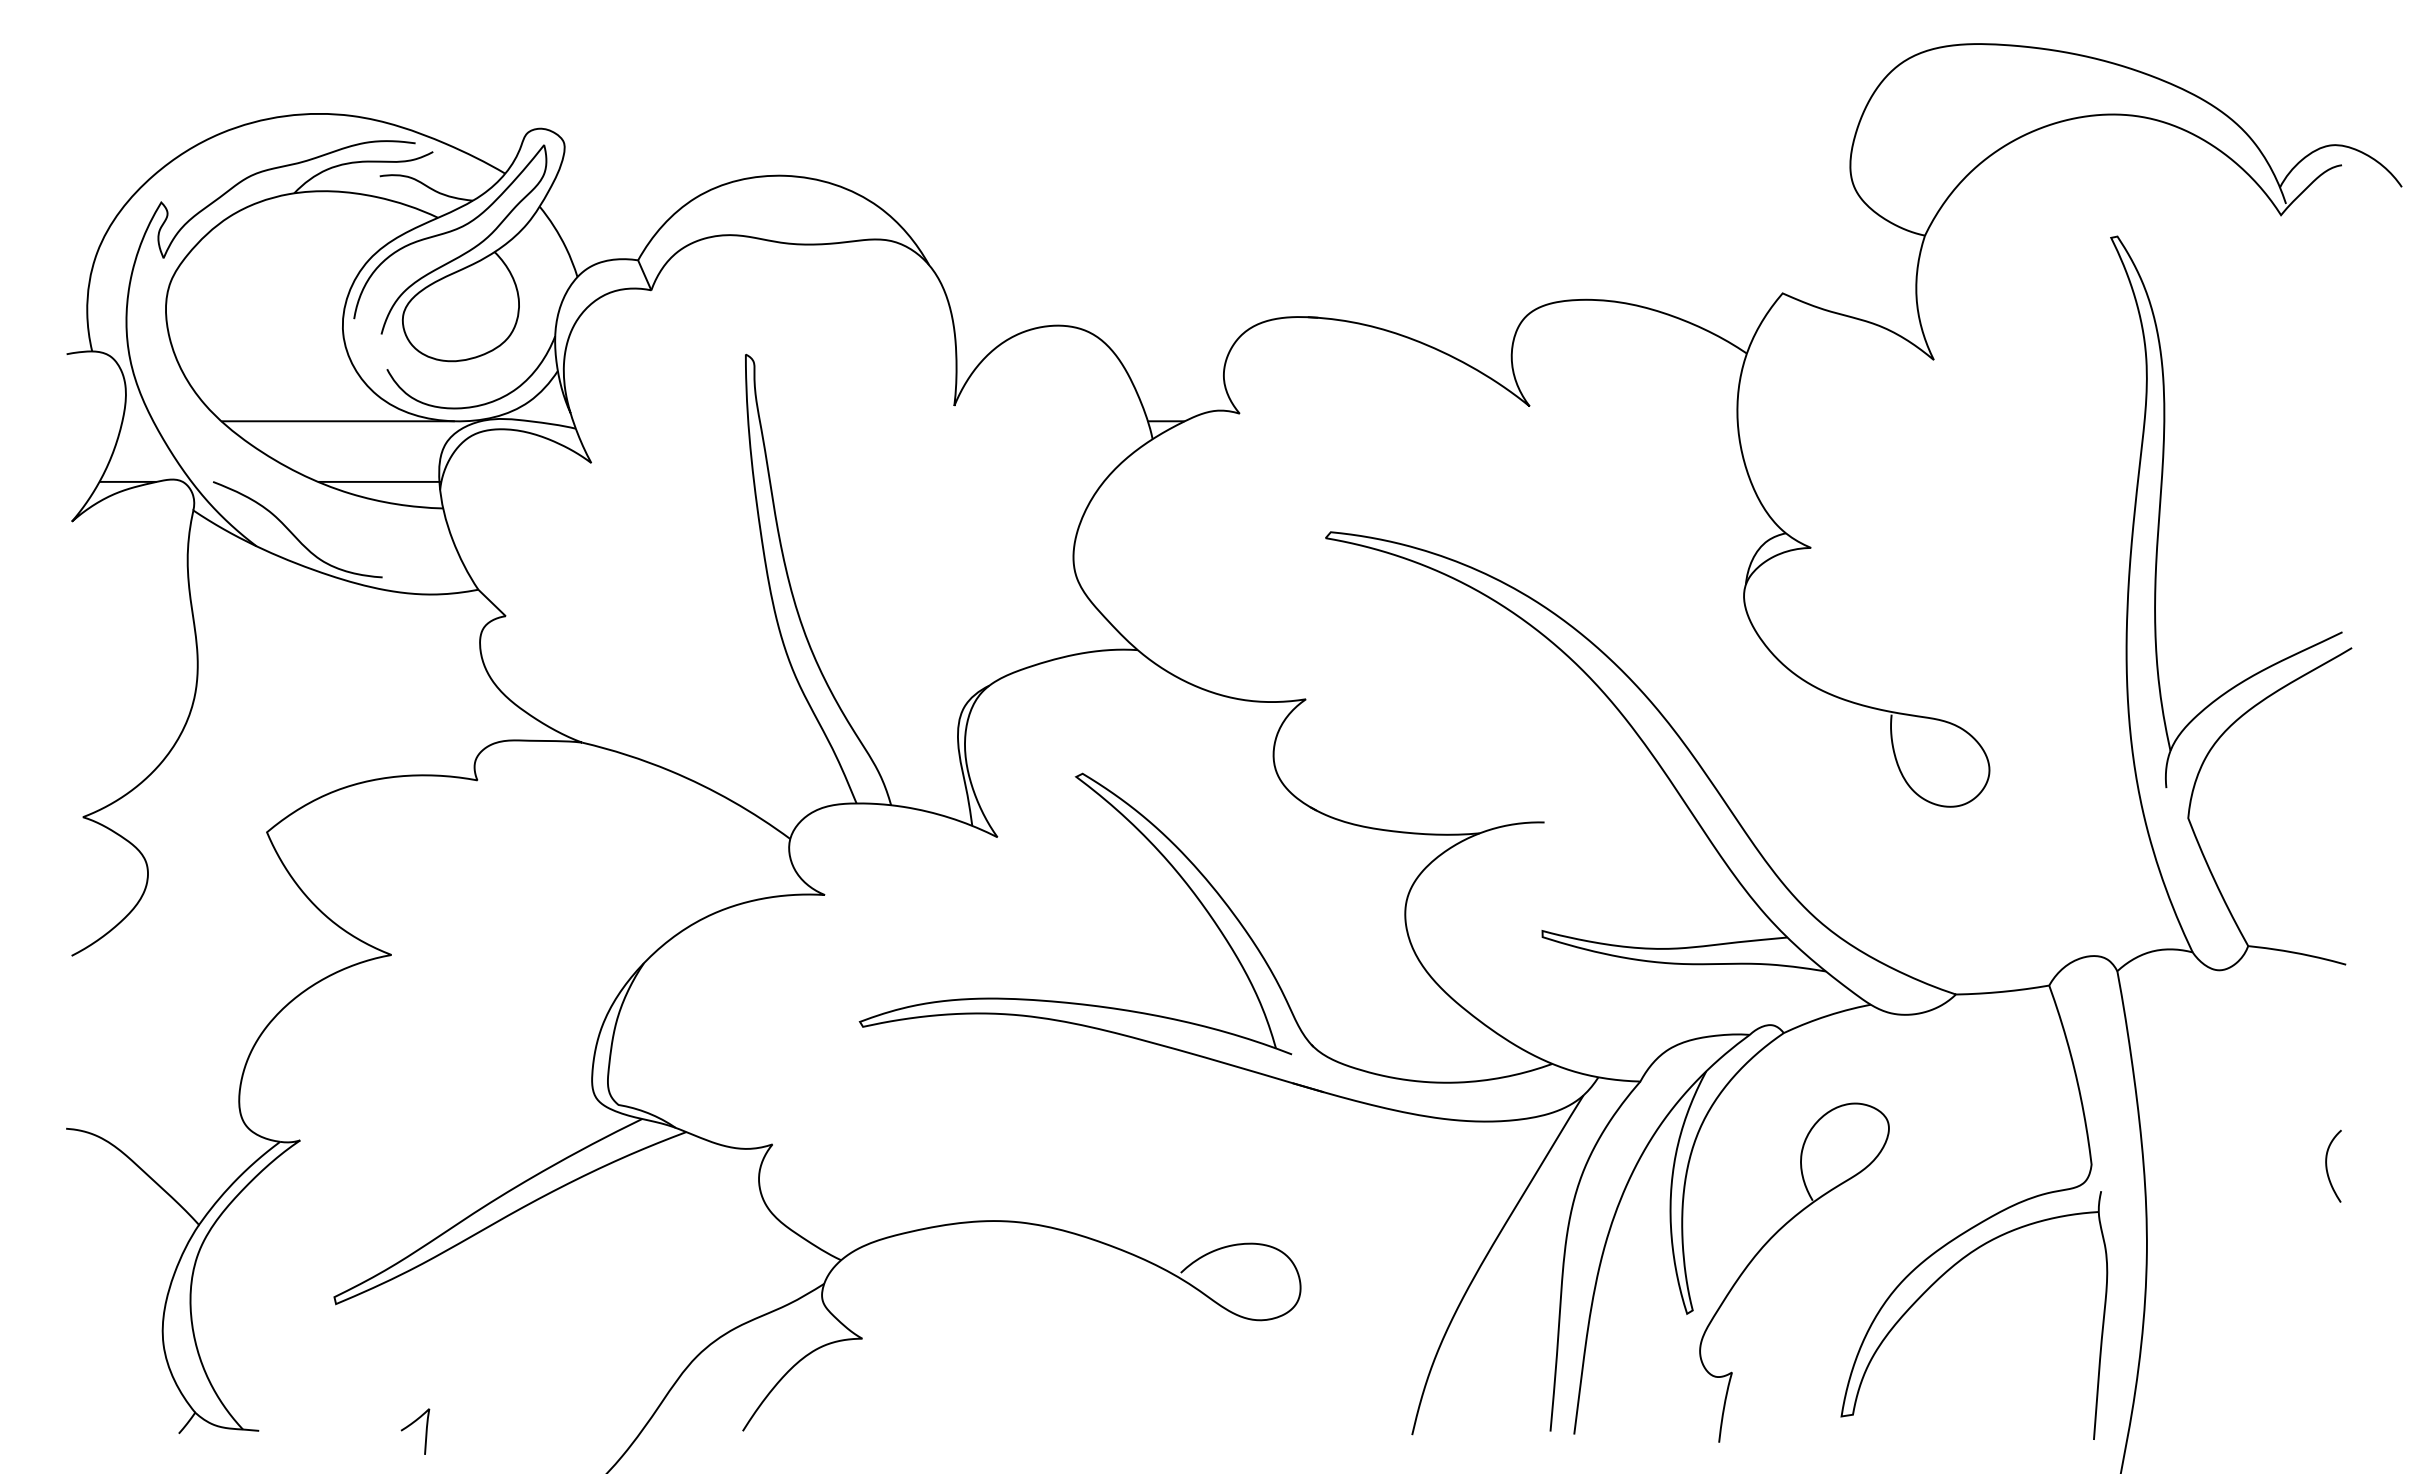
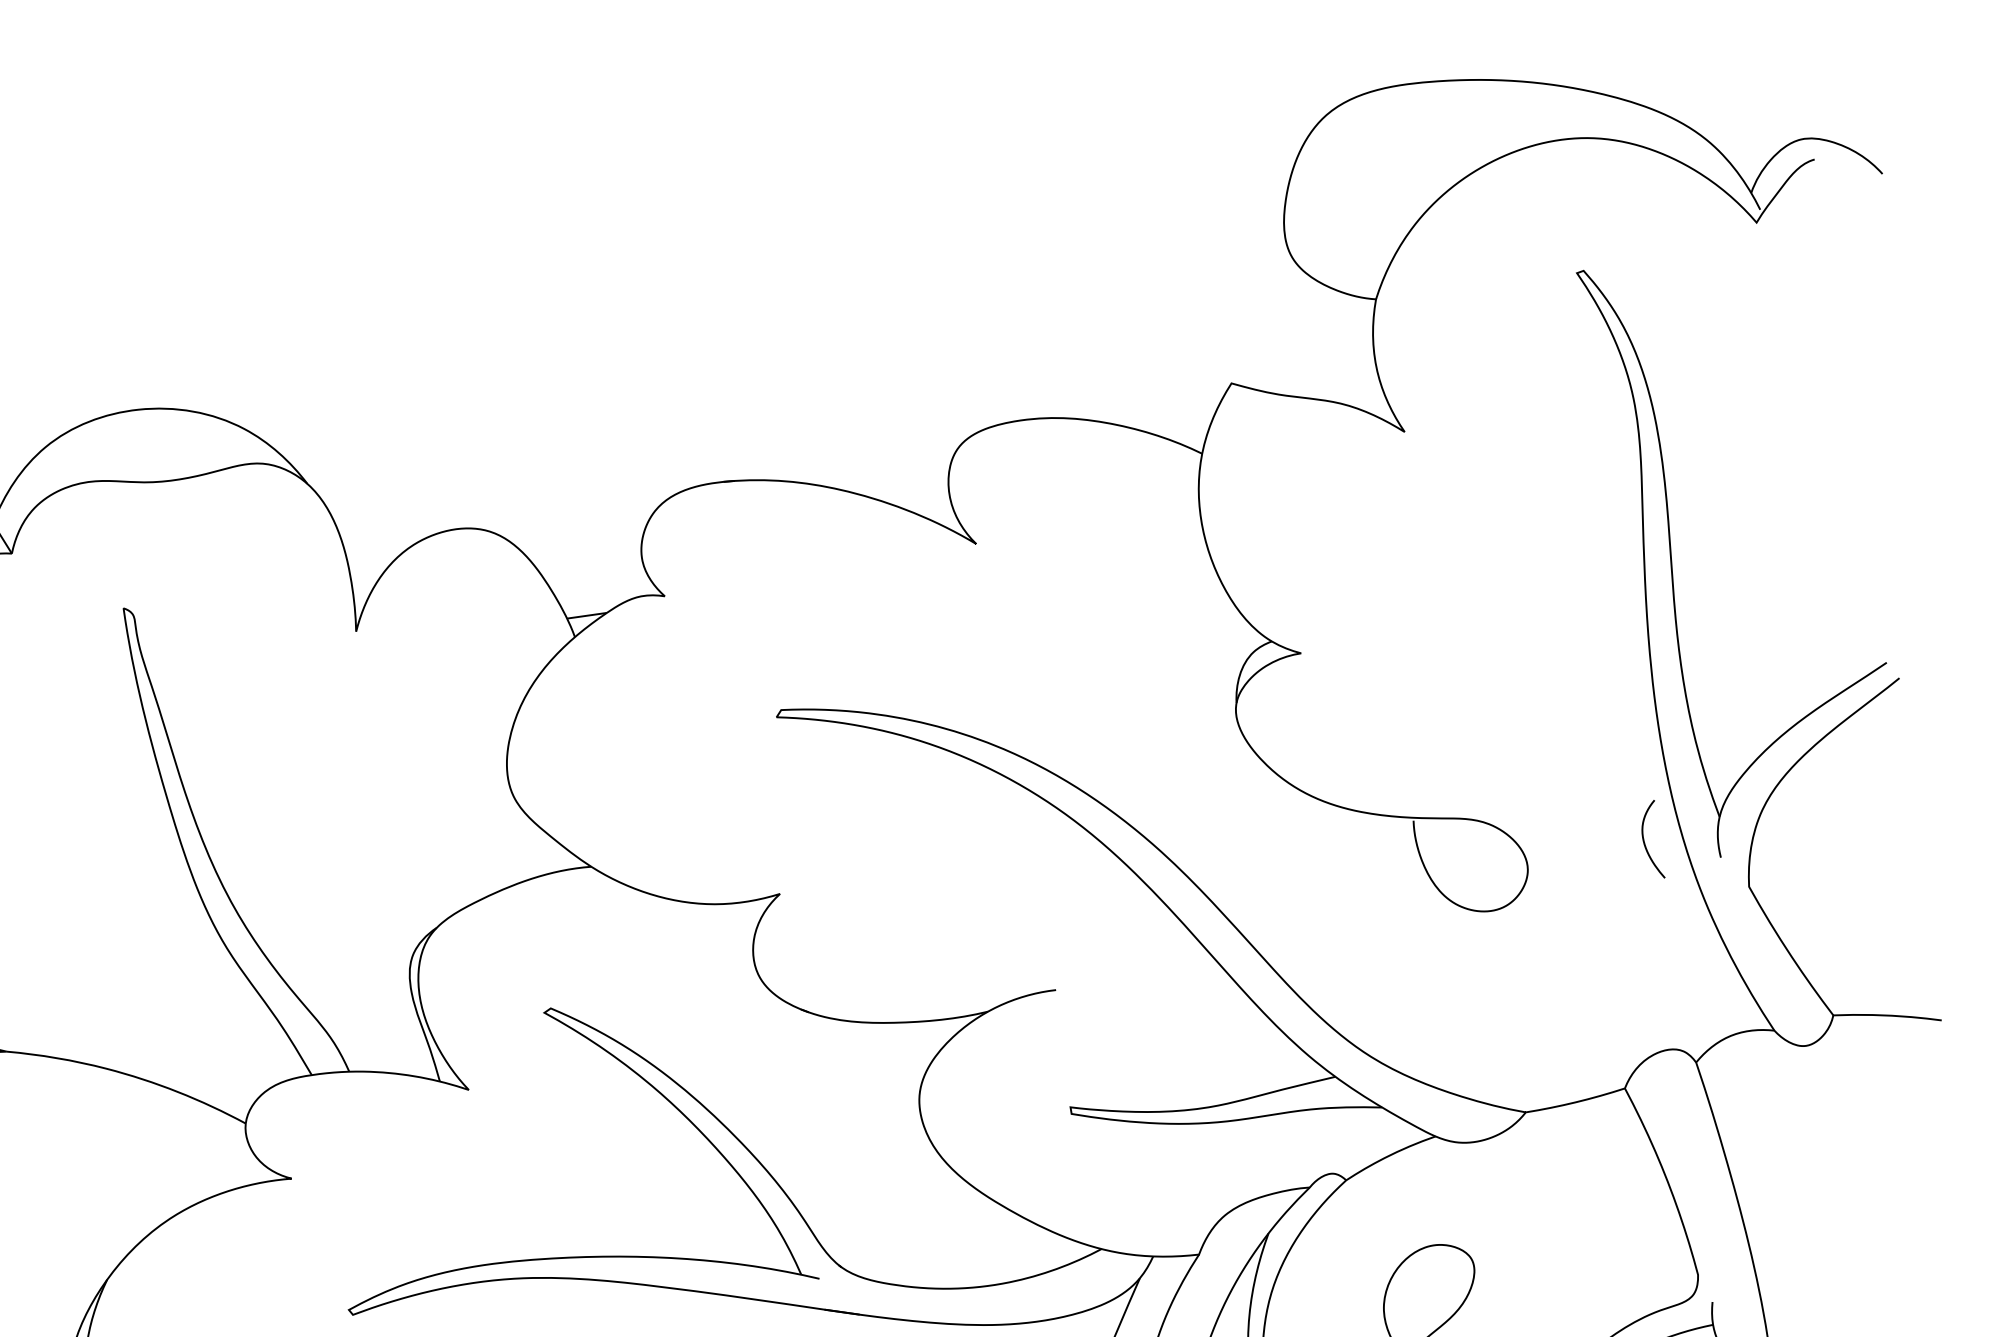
curve: (2327, 1165) -> (1644, 840), moved

